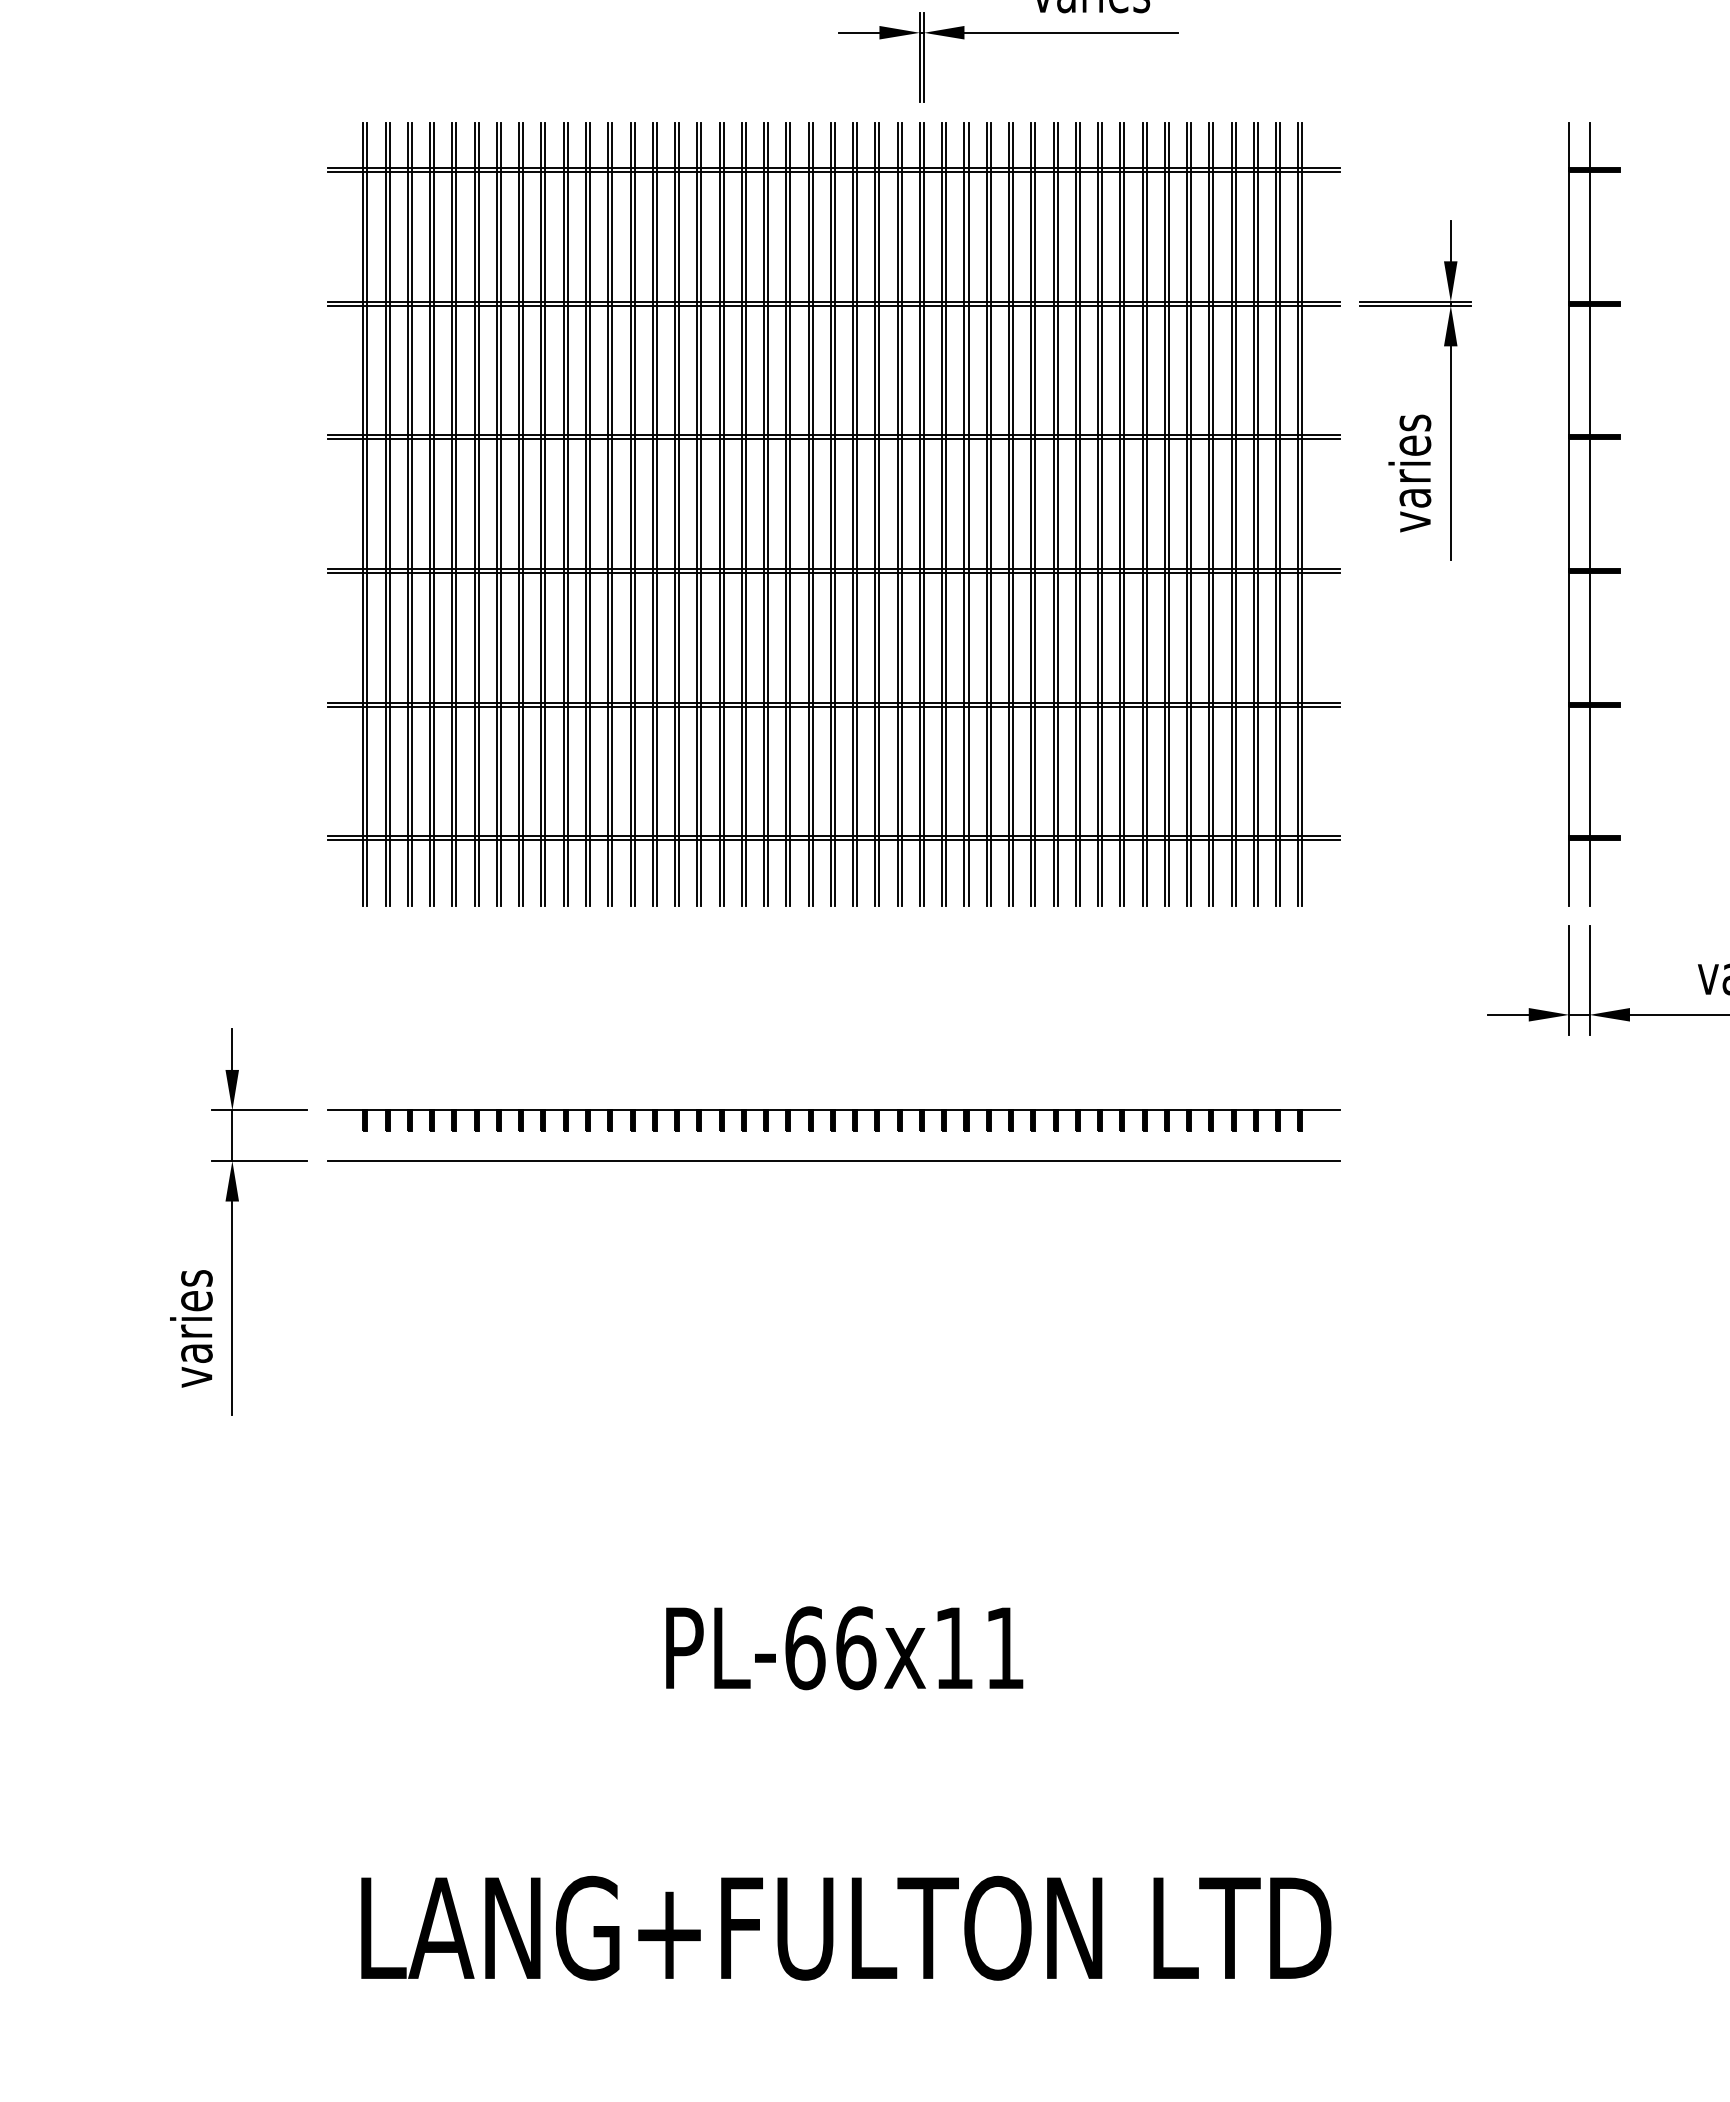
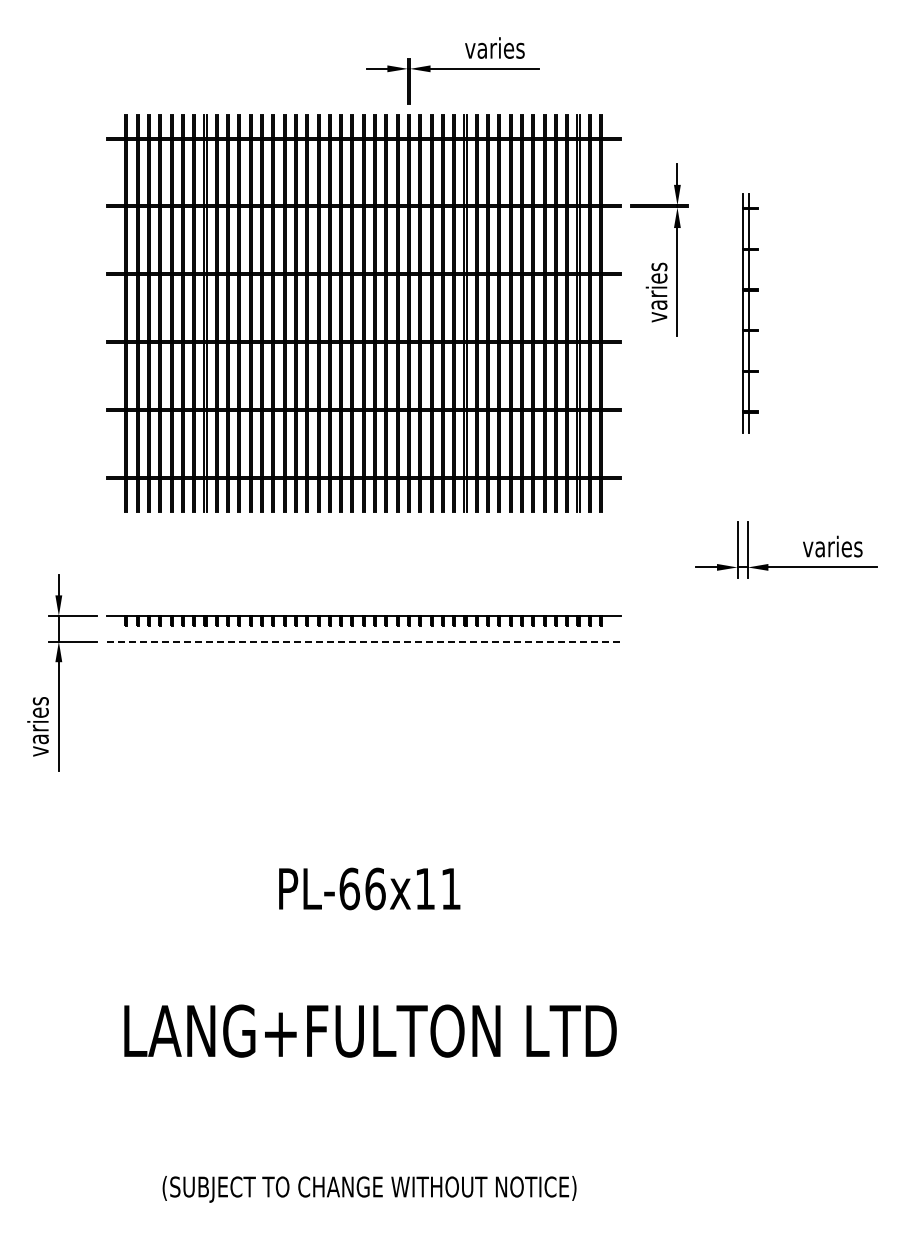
part: (1594, 514) -> (750, 313), size x0.6
line: (834, 1160) -> (364, 641), solid -> dashed

